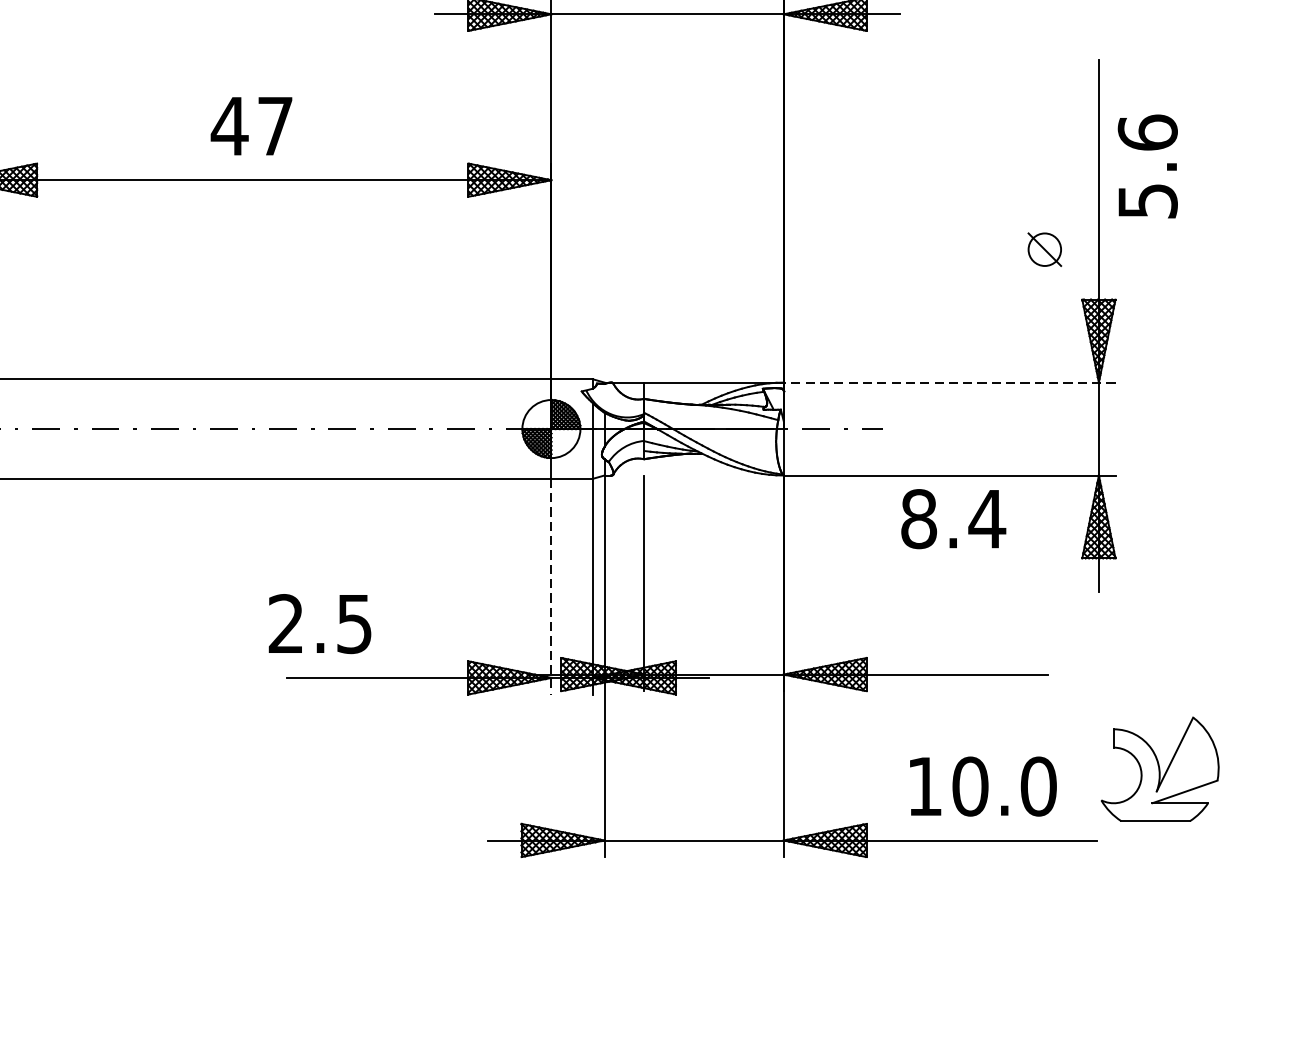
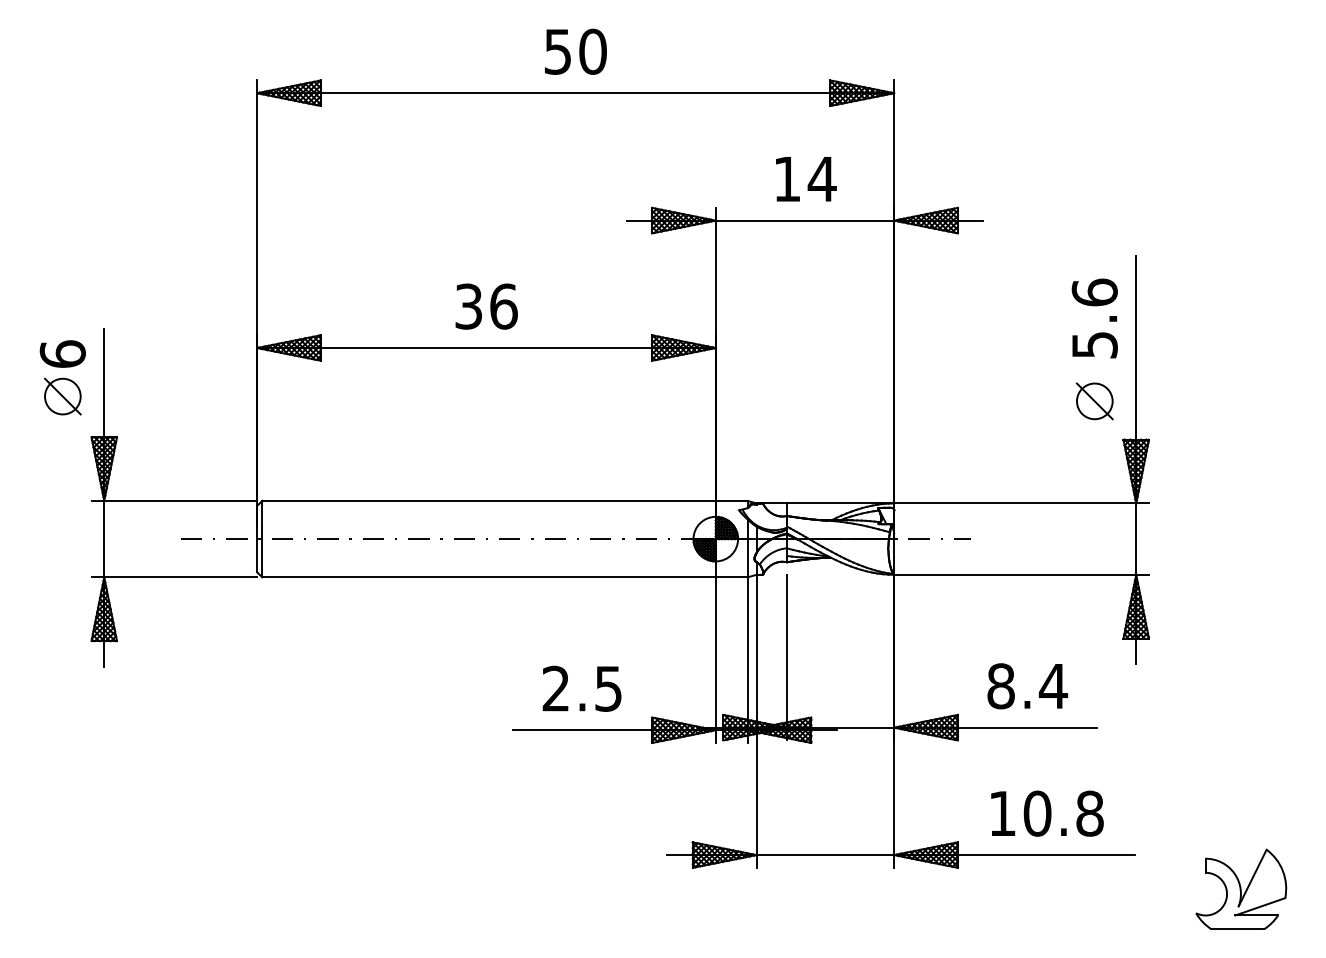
text: (251, 126) -> (485, 306), 47 -> 36
text: (1147, 166) -> (1094, 318), moved
part: (1044, 249) -> (1094, 401), size x1.43
line: (949, 382) -> (1021, 503), dashed -> solid
text: (953, 519) -> (1027, 686), moved
line: (551, 587) -> (715, 660), dashed -> solid
text: (319, 623) -> (581, 688), moved
part: (1160, 768) -> (1241, 888), moved
text: (1038, 786) -> (1089, 813), 10.0 -> 10.8

